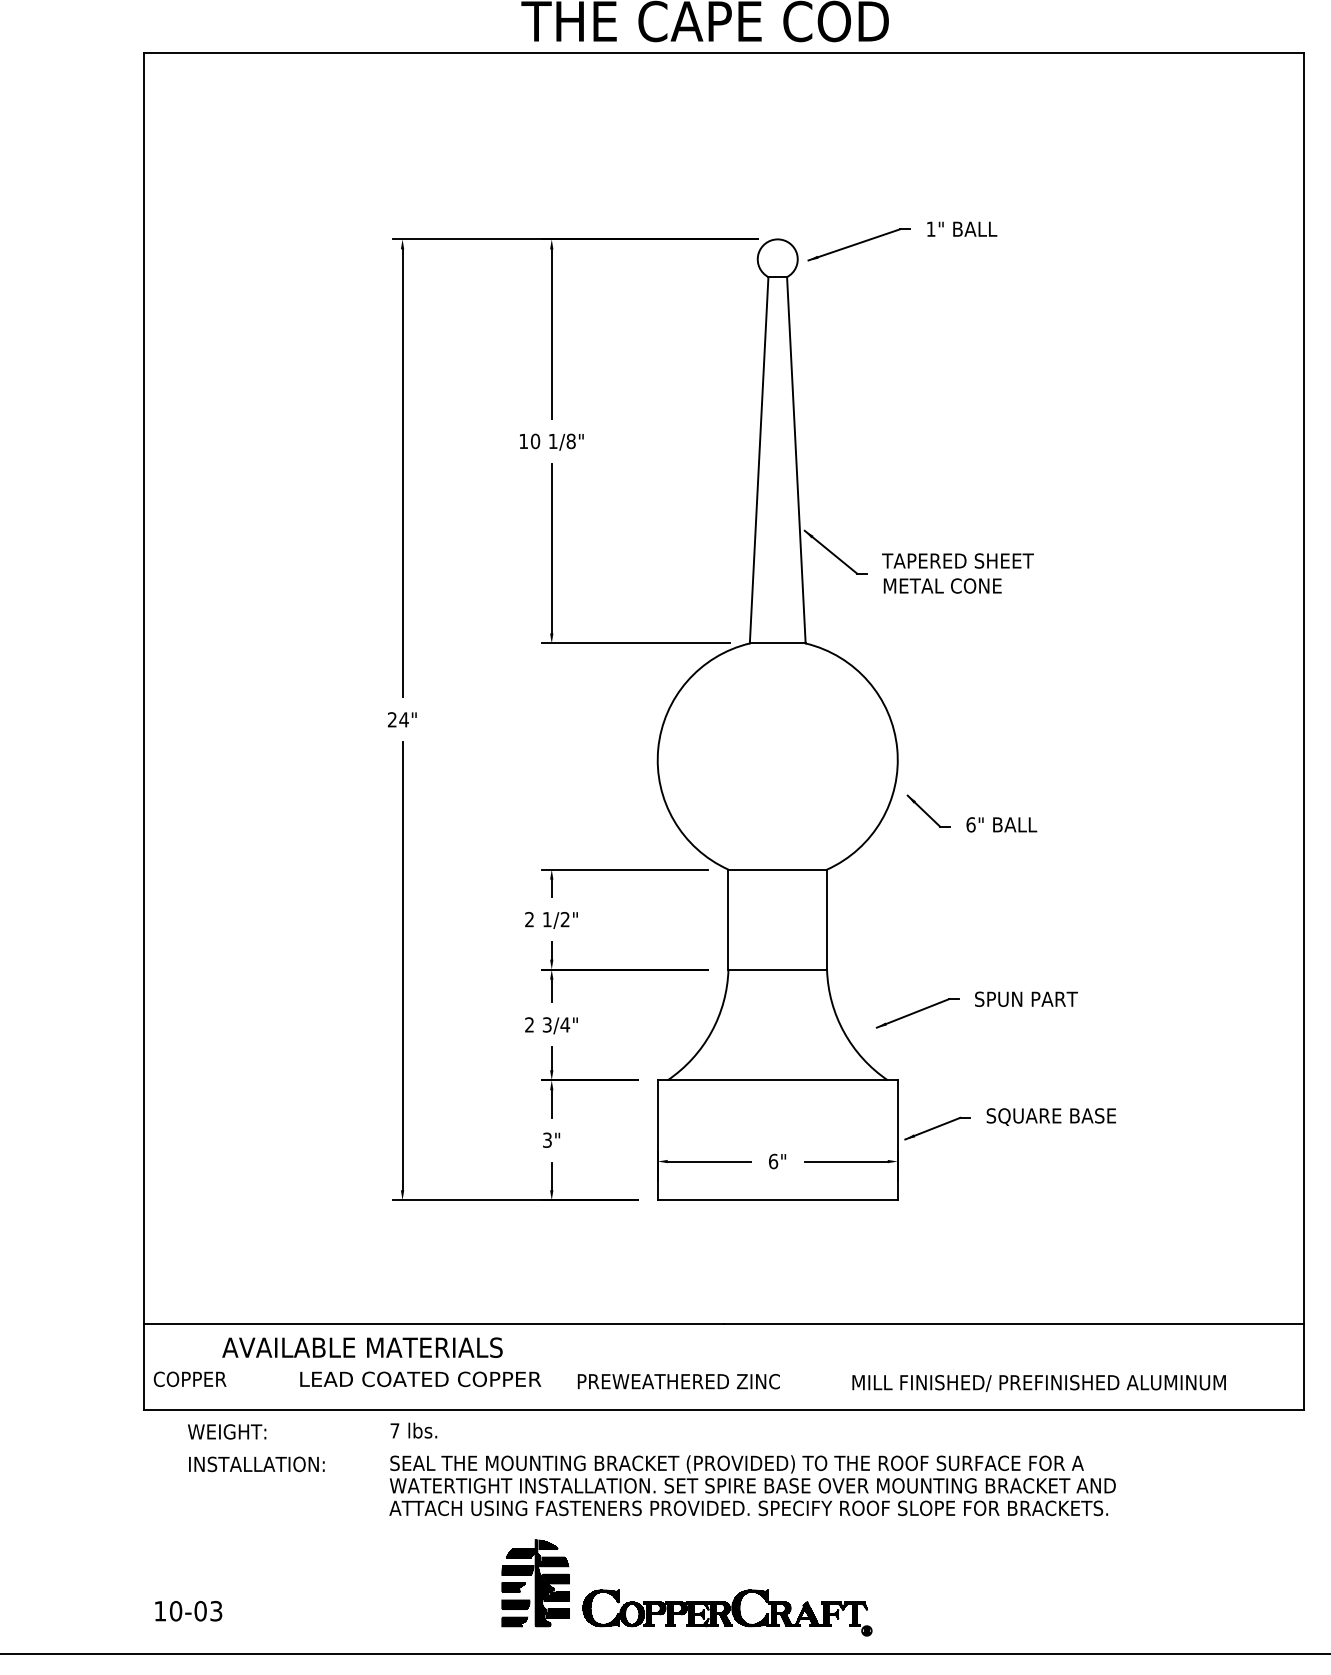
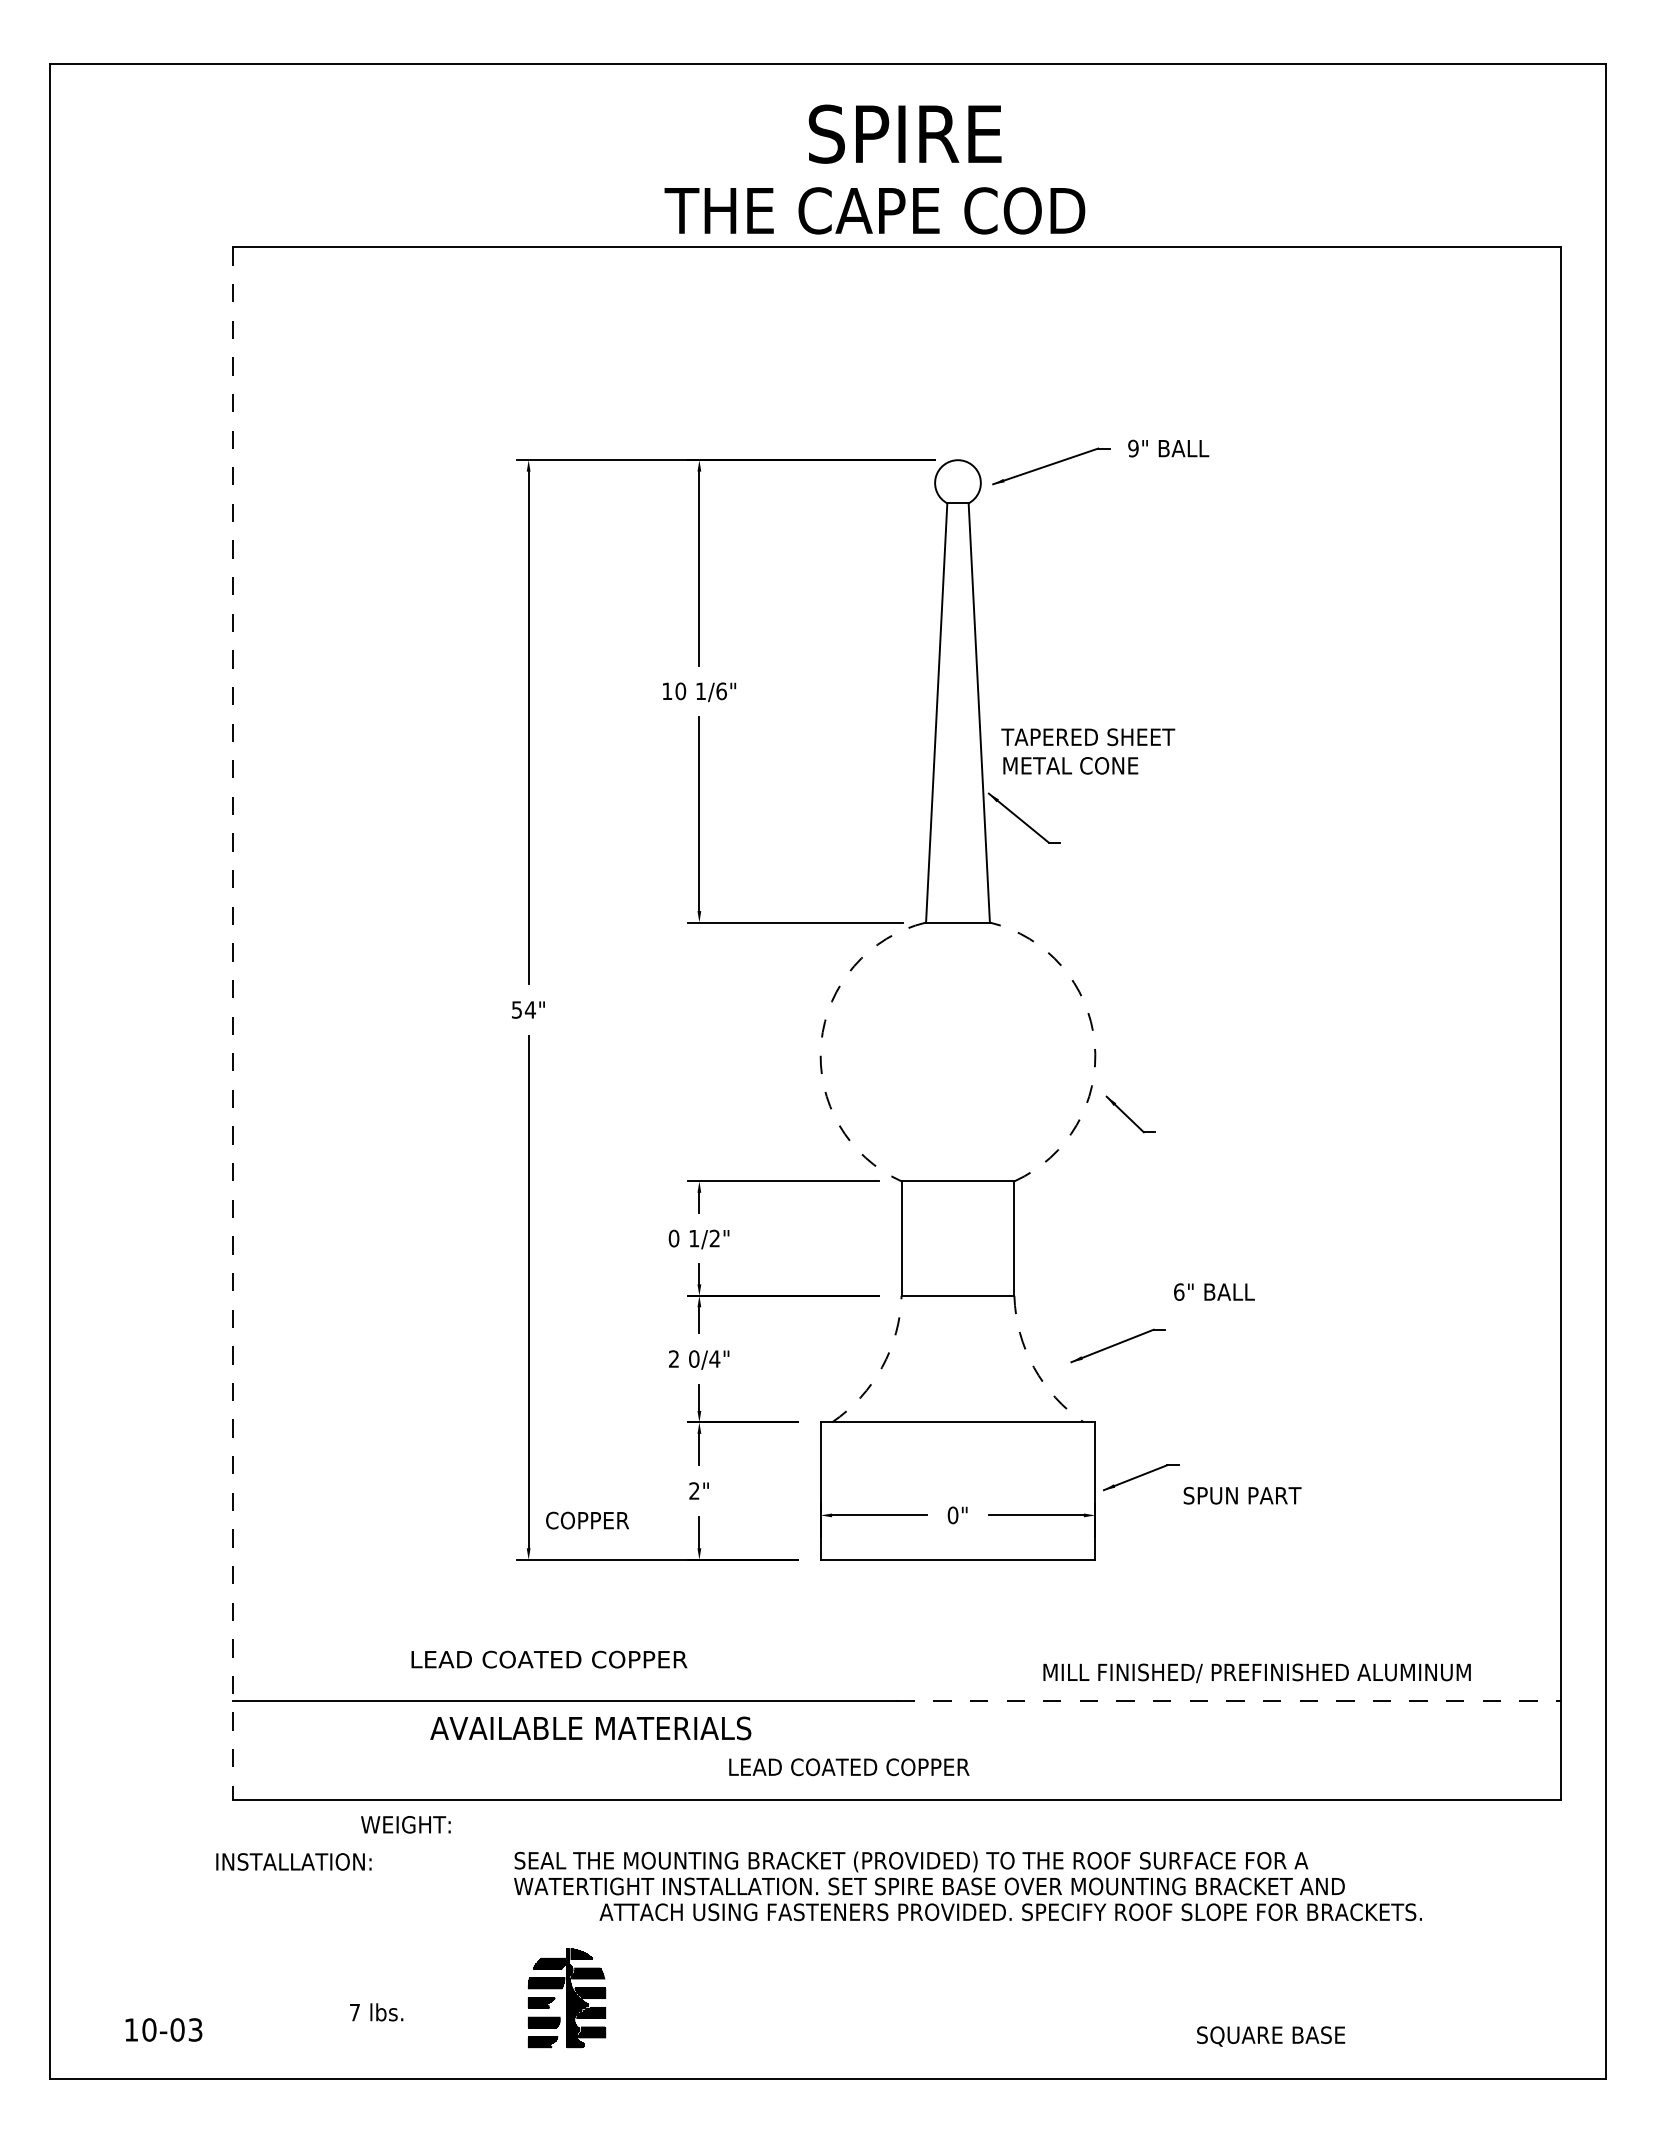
text: (931, 229) -> (1133, 448), 1" -> 9"
text: (571, 441) -> (721, 691), 1/8" -> 1/6"
text: (958, 573) -> (1088, 751), moved
text: (391, 719) -> (516, 1009), 24" -> 54"
line: (143, 732) -> (232, 1024), solid -> dashed
arc: (658, 749) -> (821, 1043), solid -> dashed
arc: (897, 749) -> (1094, 1043), solid -> dashed
text: (1001, 824) -> (1214, 1291), moved
text: (529, 919) -> (673, 1238), 2 -> 0
text: (1026, 999) -> (1242, 1495), moved
text: (547, 1024) -> (694, 1358), 3/4" -> 0/4"
arc: (711, 1032) -> (882, 1367), solid -> dashed
arc: (843, 1032) -> (1033, 1367), solid -> dashed
text: (1051, 1117) -> (1271, 2036), moved
text: (547, 1139) -> (694, 1490), 3" -> 2"
text: (772, 1160) -> (952, 1514), 6" -> 0"
line: (1014, 1324) -> (1228, 1701), solid -> dashed
text: (362, 1347) -> (590, 1728), moved
text: (190, 1379) -> (587, 1520), moved
text: (420, 1379) -> (549, 1659), moved
text: (683, 1381) -> (850, 1767), PREWEATHERED ZINC -> LEAD COATED COPPER
text: (1038, 1383) -> (1256, 1673), moved
text: (413, 1430) -> (376, 2012), moved
text: (226, 1431) -> (405, 1824), moved
text: (256, 1463) -> (293, 1861), moved
text: (748, 1508) -> (1010, 1912), moved
part: (536, 1583) -> (567, 1998), moved
text: (188, 1610) -> (163, 2029), moved
part: (727, 1612) -> (900, 2031), removed

